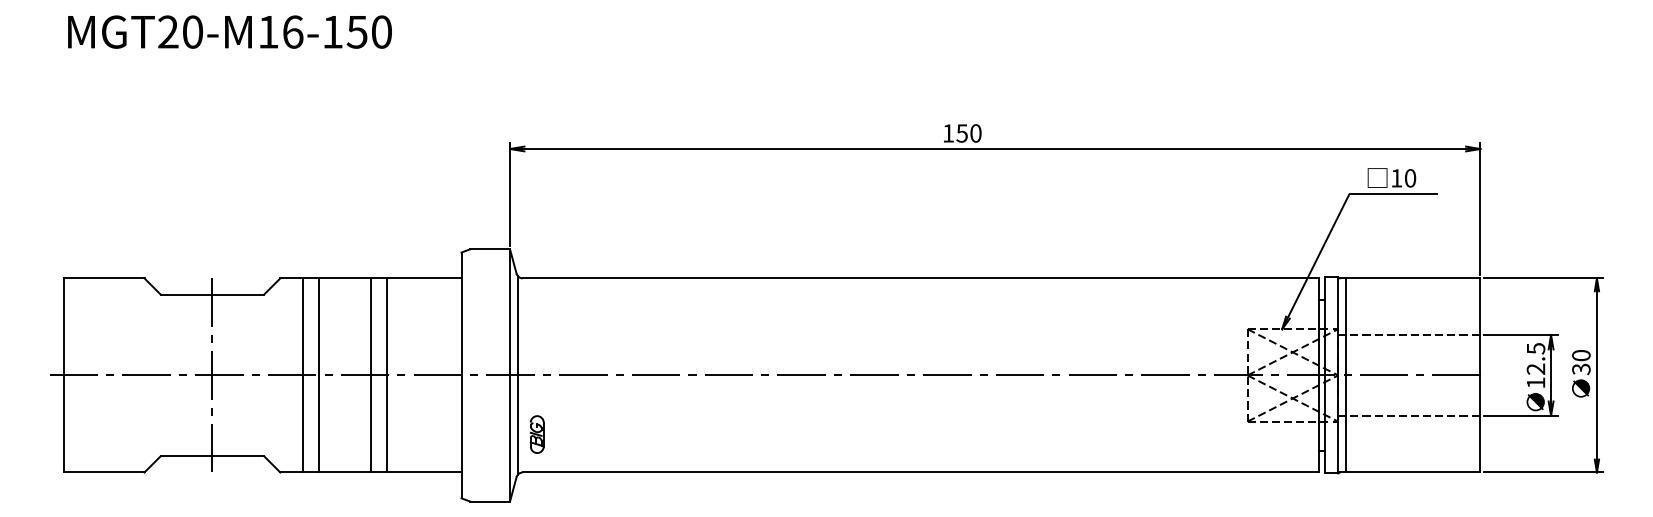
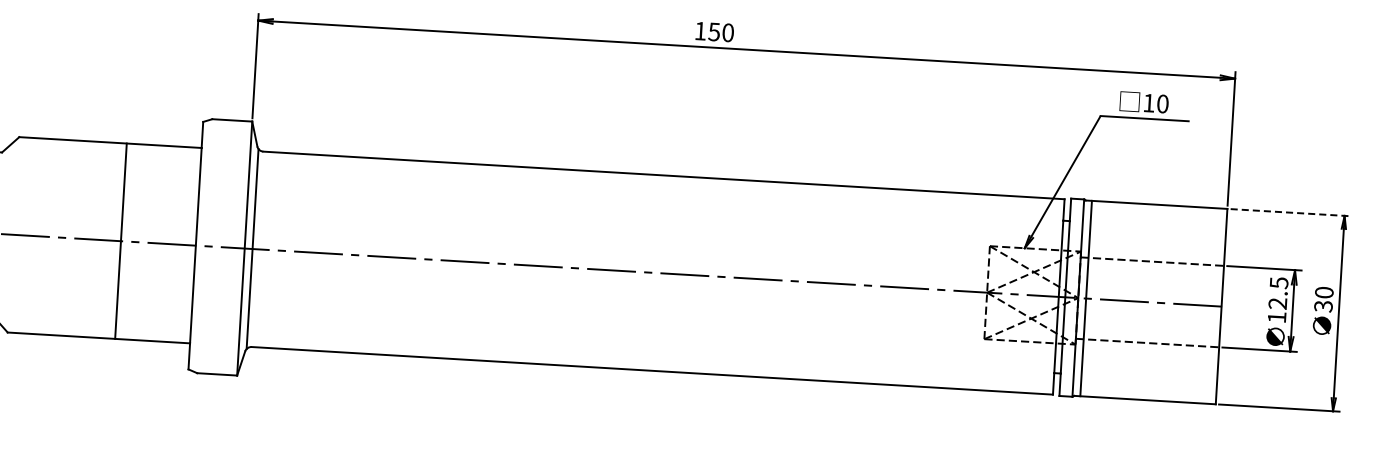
line: (1543, 278) -> (1290, 212), solid -> dashed
line: (303, 375) -> (36, 236), removed
line: (319, 375) -> (52, 237), removed
line: (370, 375) -> (104, 240), removed
part: (536, 434) -> (267, 309), removed

